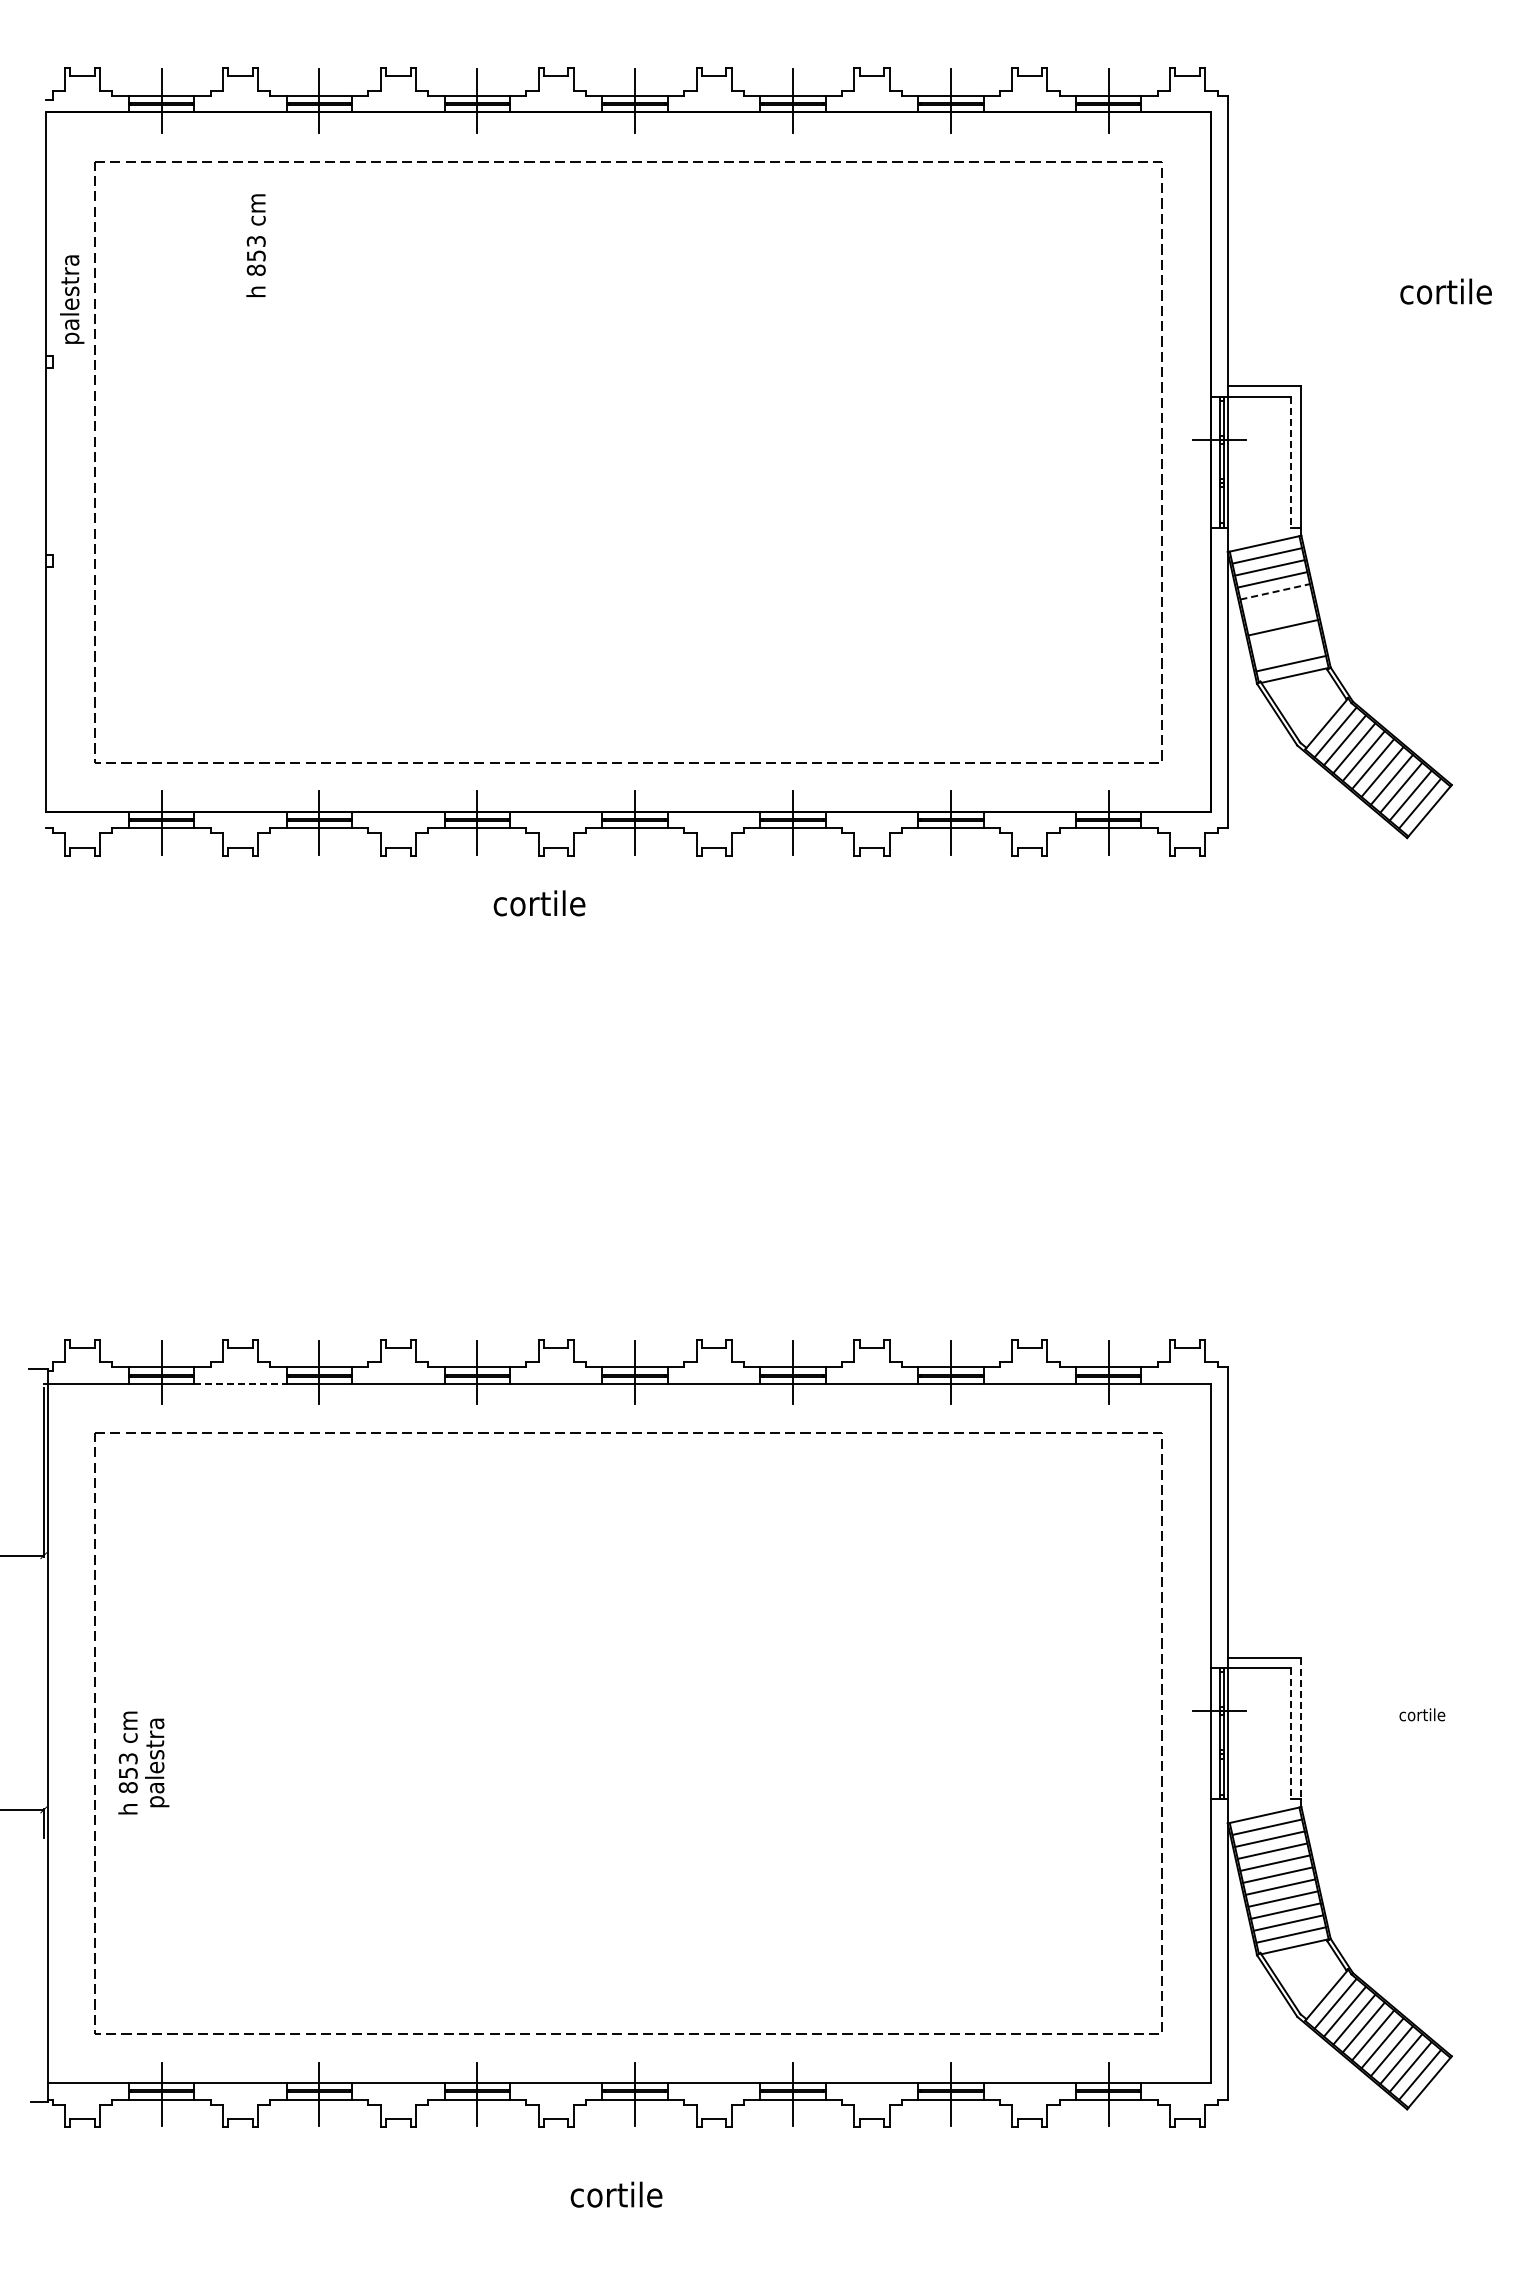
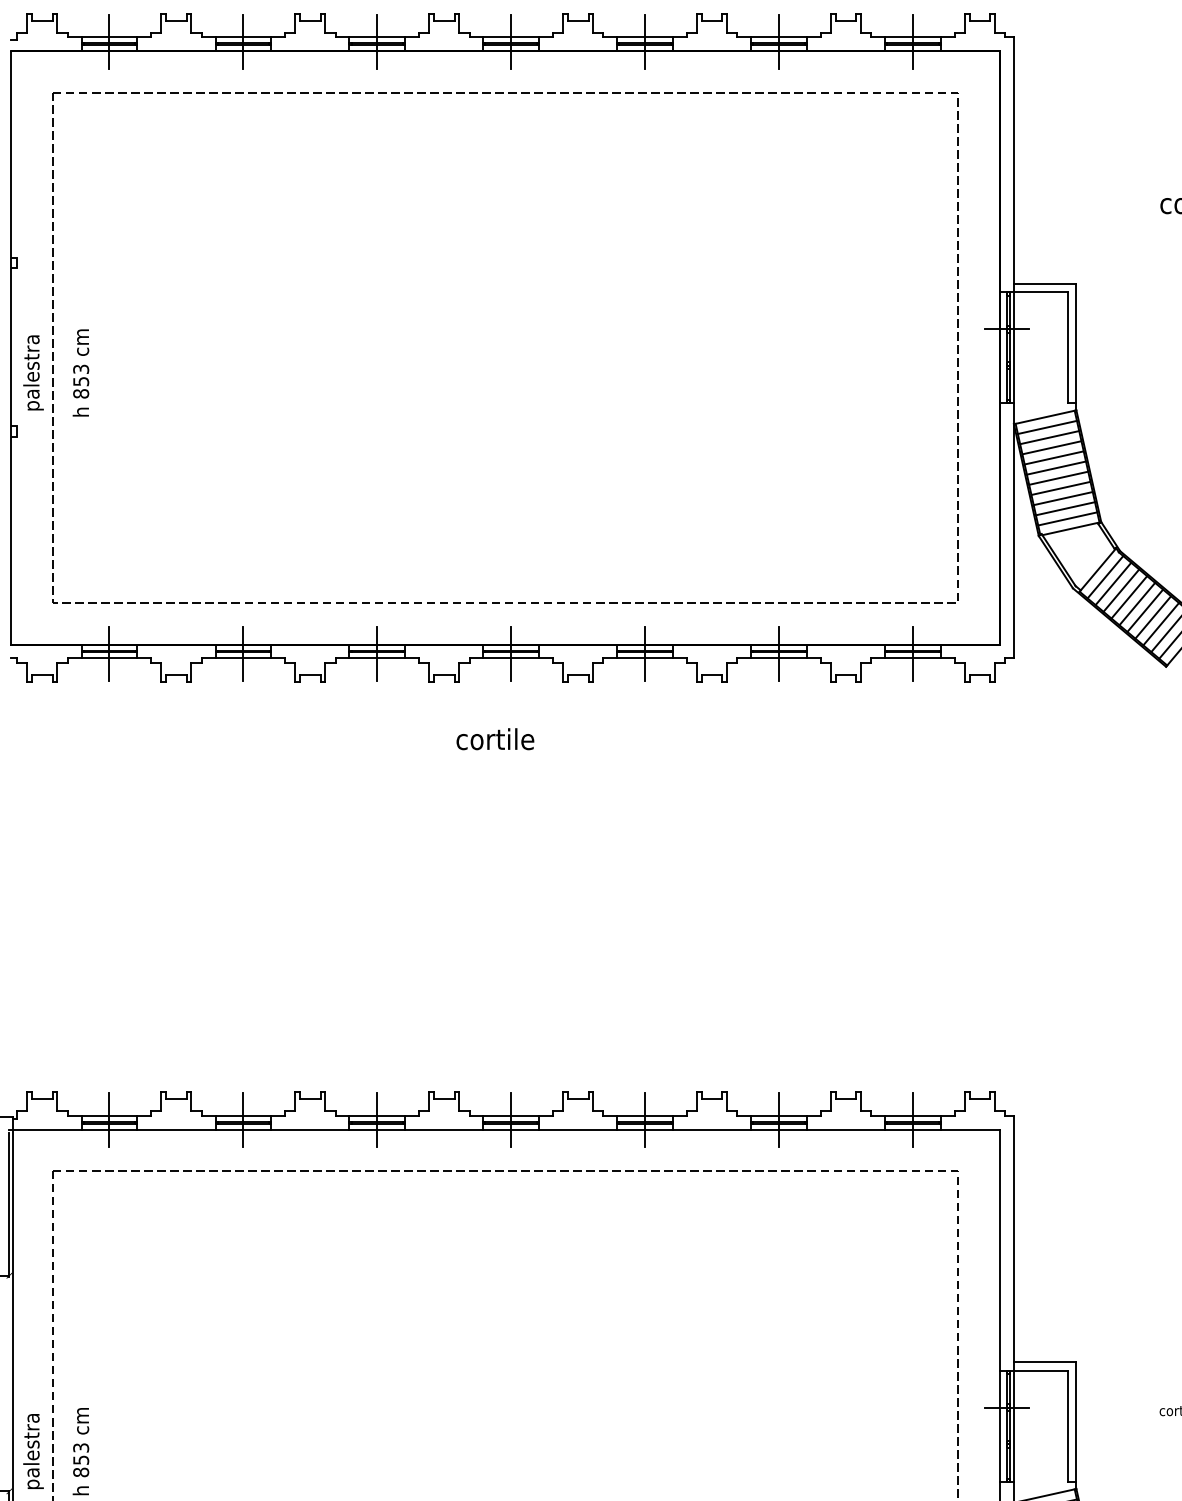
text: (255, 245) -> (80, 372), moved
text: (72, 299) -> (33, 372), moved
line: (1291, 462) -> (1068, 348), dashed -> solid
line: (1275, 591) -> (1054, 457), dashed -> solid
line: (1277, 603) -> (1056, 467), added
line: (1280, 615) -> (1058, 478), added
line: (1285, 639) -> (1062, 498), added
line: (1288, 651) -> (1065, 508), added
text: (539, 903) -> (495, 739), moved
line: (240, 1383) -> (176, 1129), dashed -> solid
line: (1301, 1728) -> (1076, 1422), dashed -> solid
line: (1291, 1733) -> (1068, 1426), dashed -> solid
text: (157, 1762) -> (33, 1451), moved

